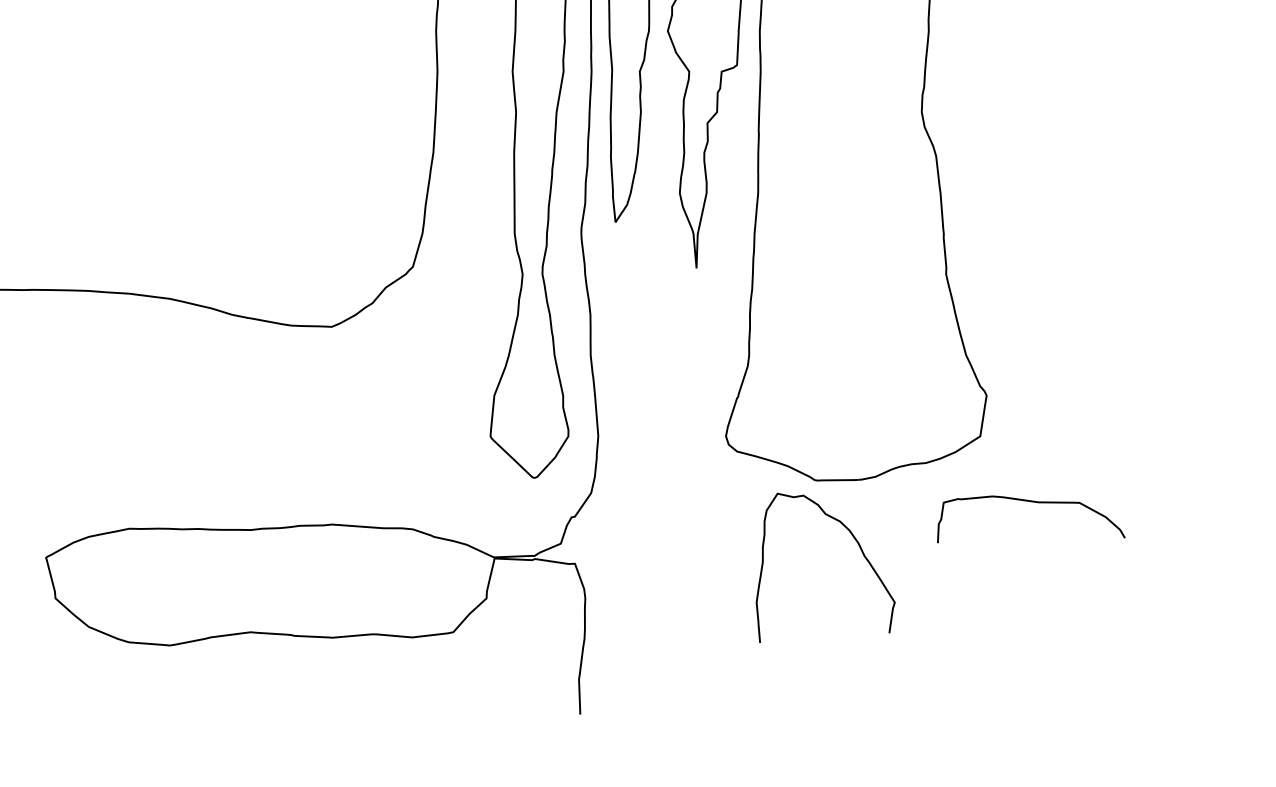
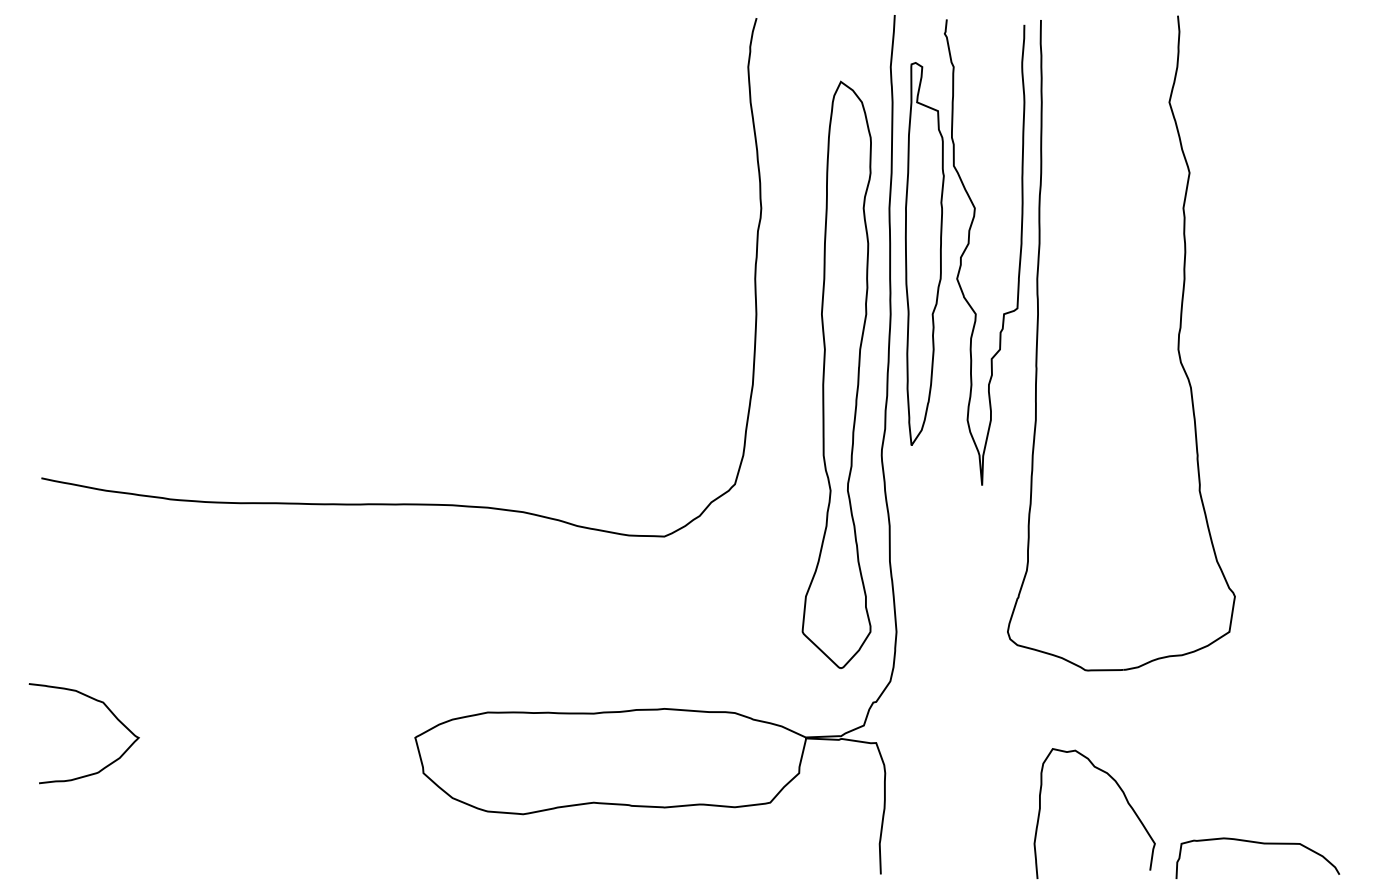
curve: (1036, 503) -> (1262, 844), moved
curve: (859, 549) -> (1124, 797), moved

